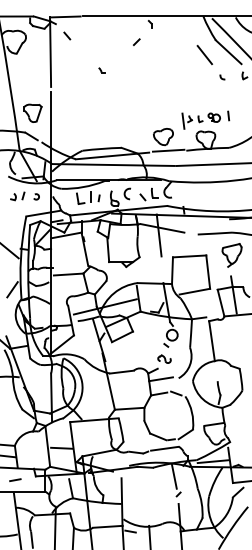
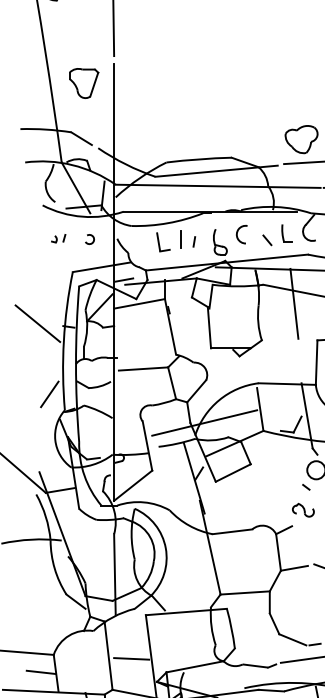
part: (101, 70) -> (198, 28), removed
part: (32, 112) -> (83, 82), moved
part: (17, 196) -> (58, 238), size x0.6
line: (160, 379) -> (296, 544), removed

